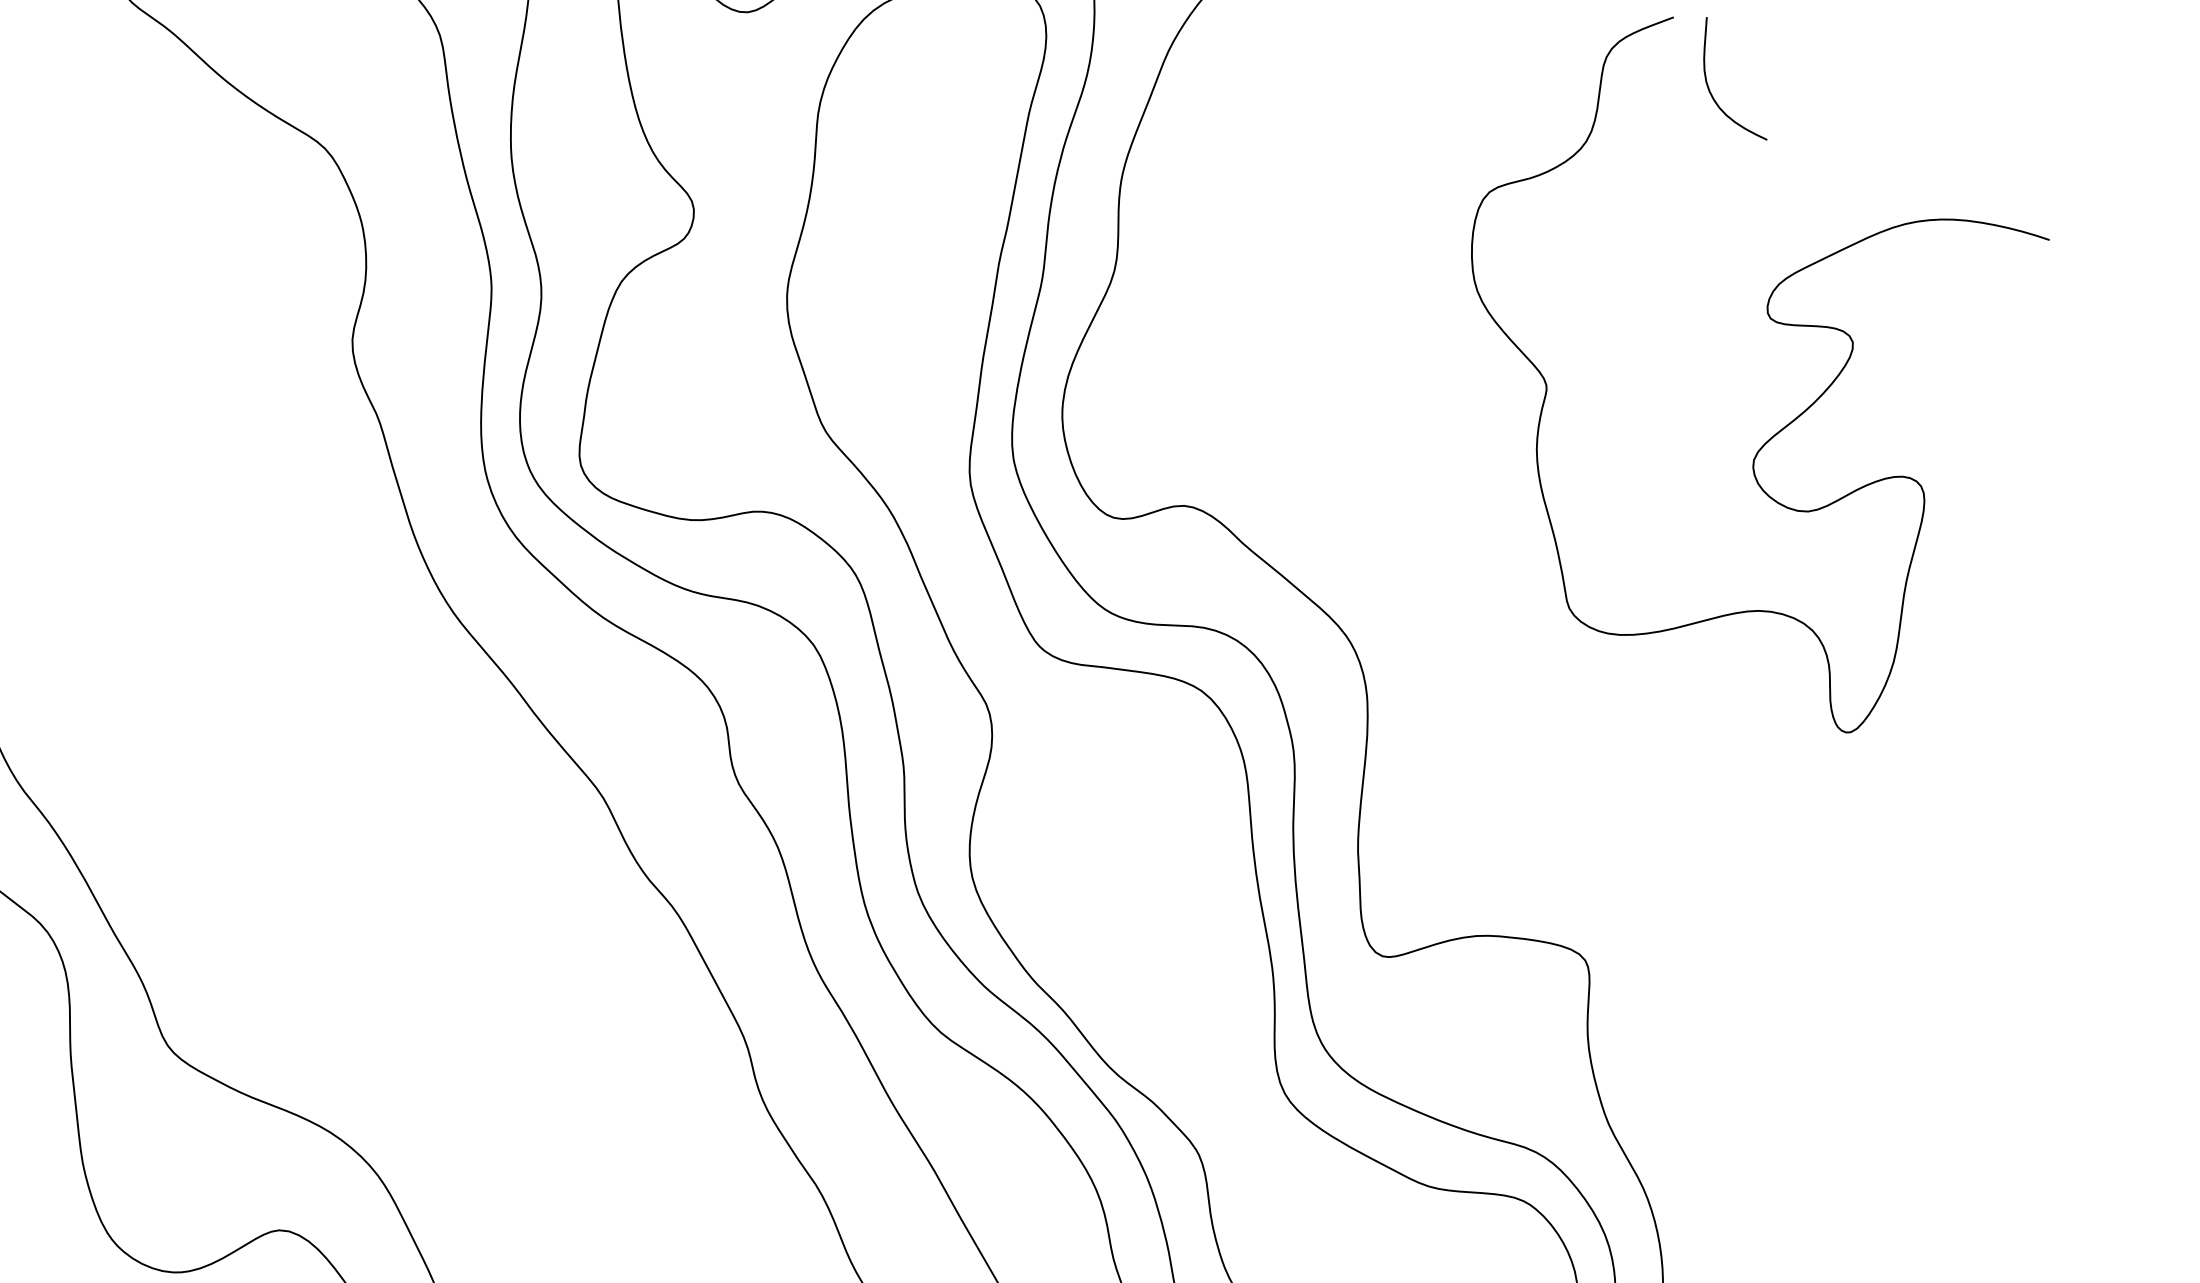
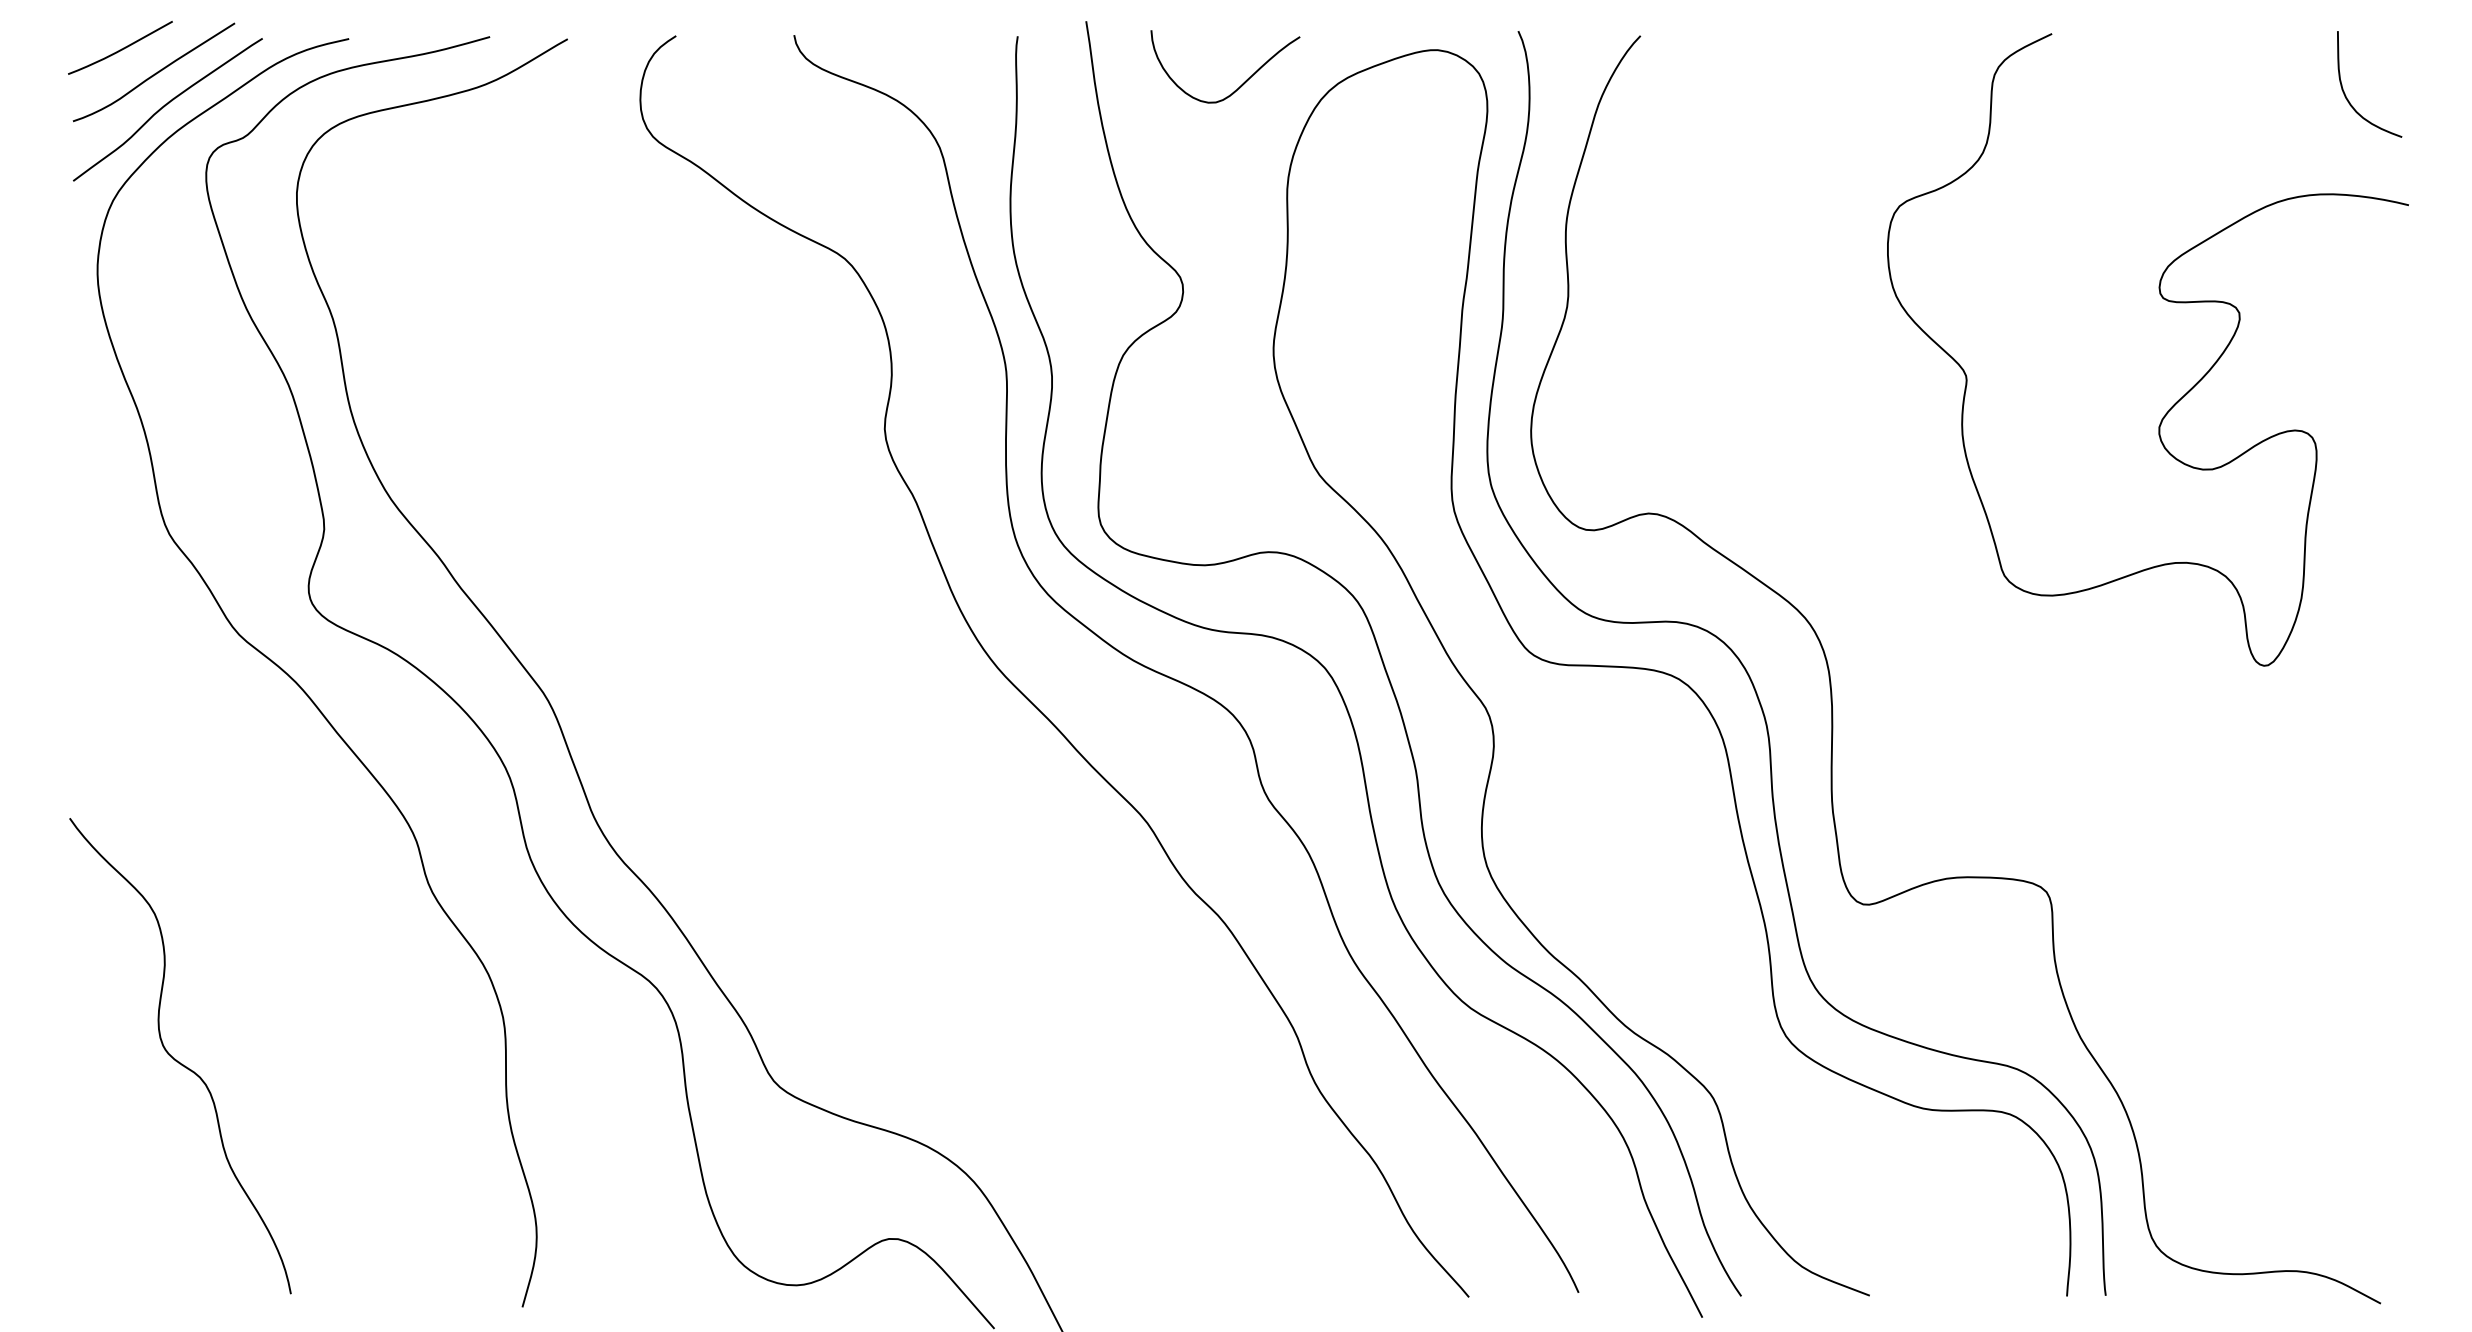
curve: (1710, 88) -> (2346, 95), moved

